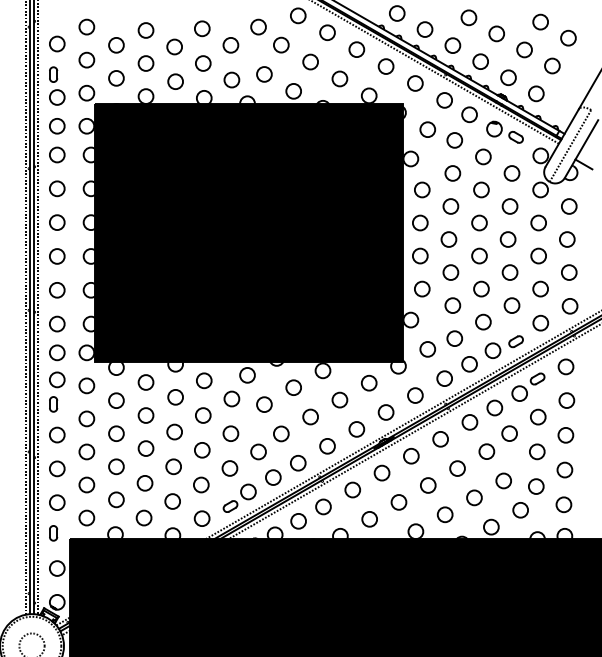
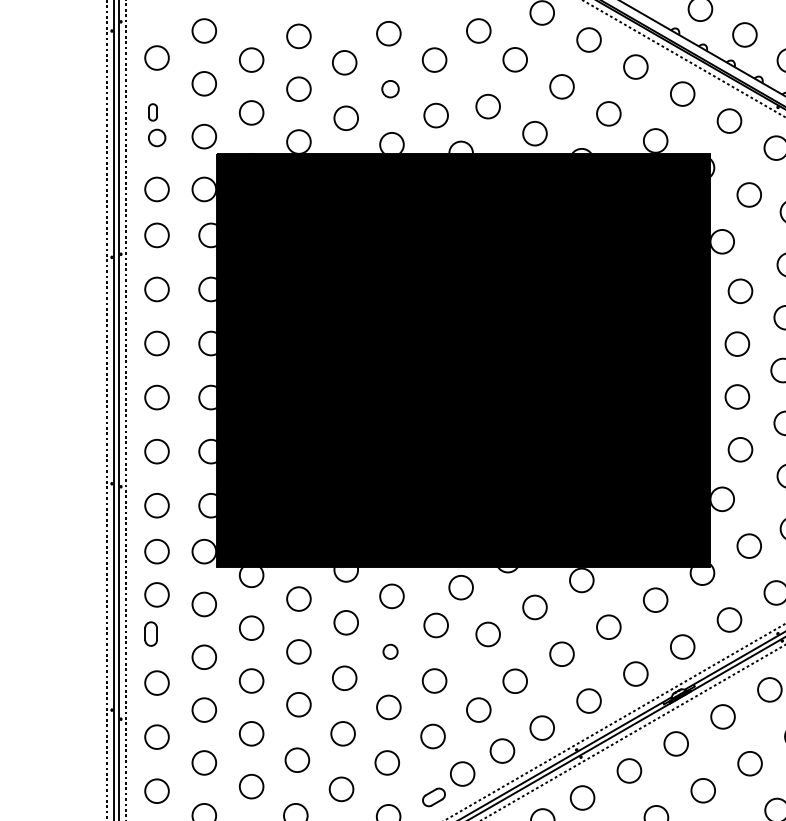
circle: (203, 63) -> (390, 89), size x0.7
part: (57, 85) -> (157, 124), size x0.7
circle: (203, 415) -> (390, 651), size x0.6

